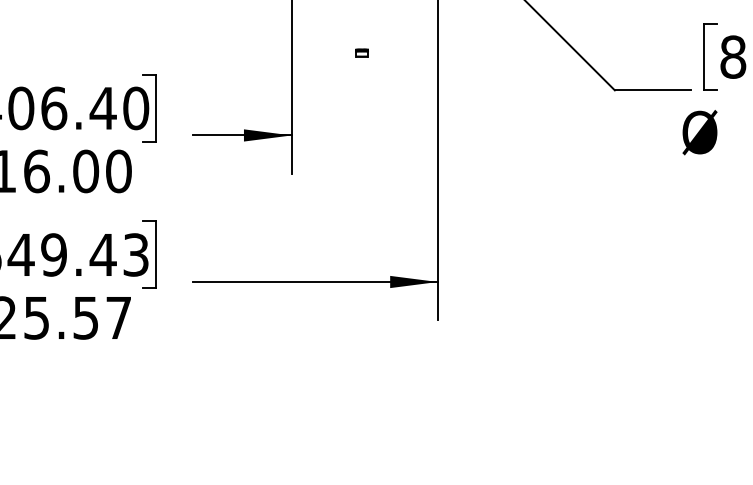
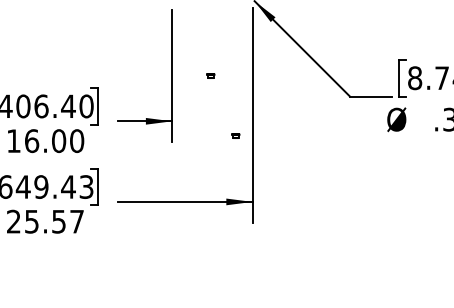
part: (406, 161) -> (235, 135), added

